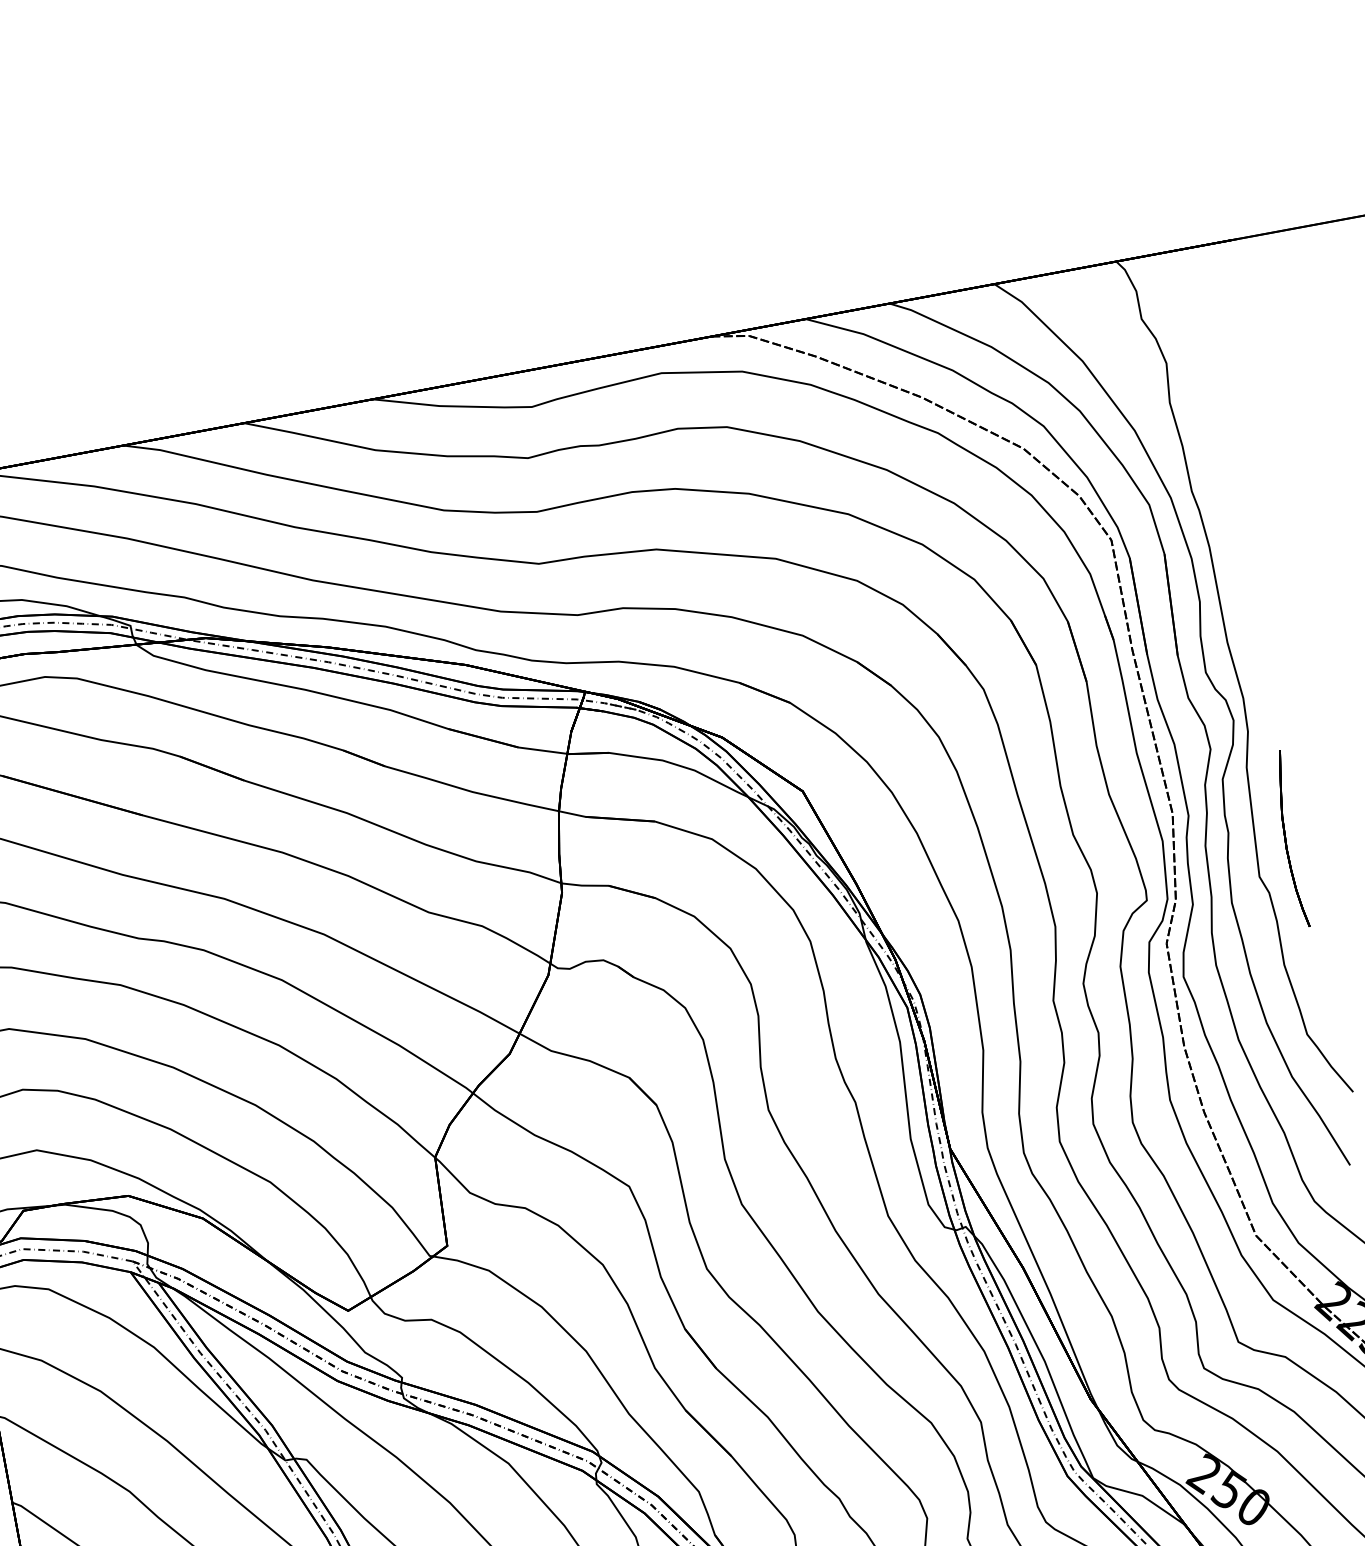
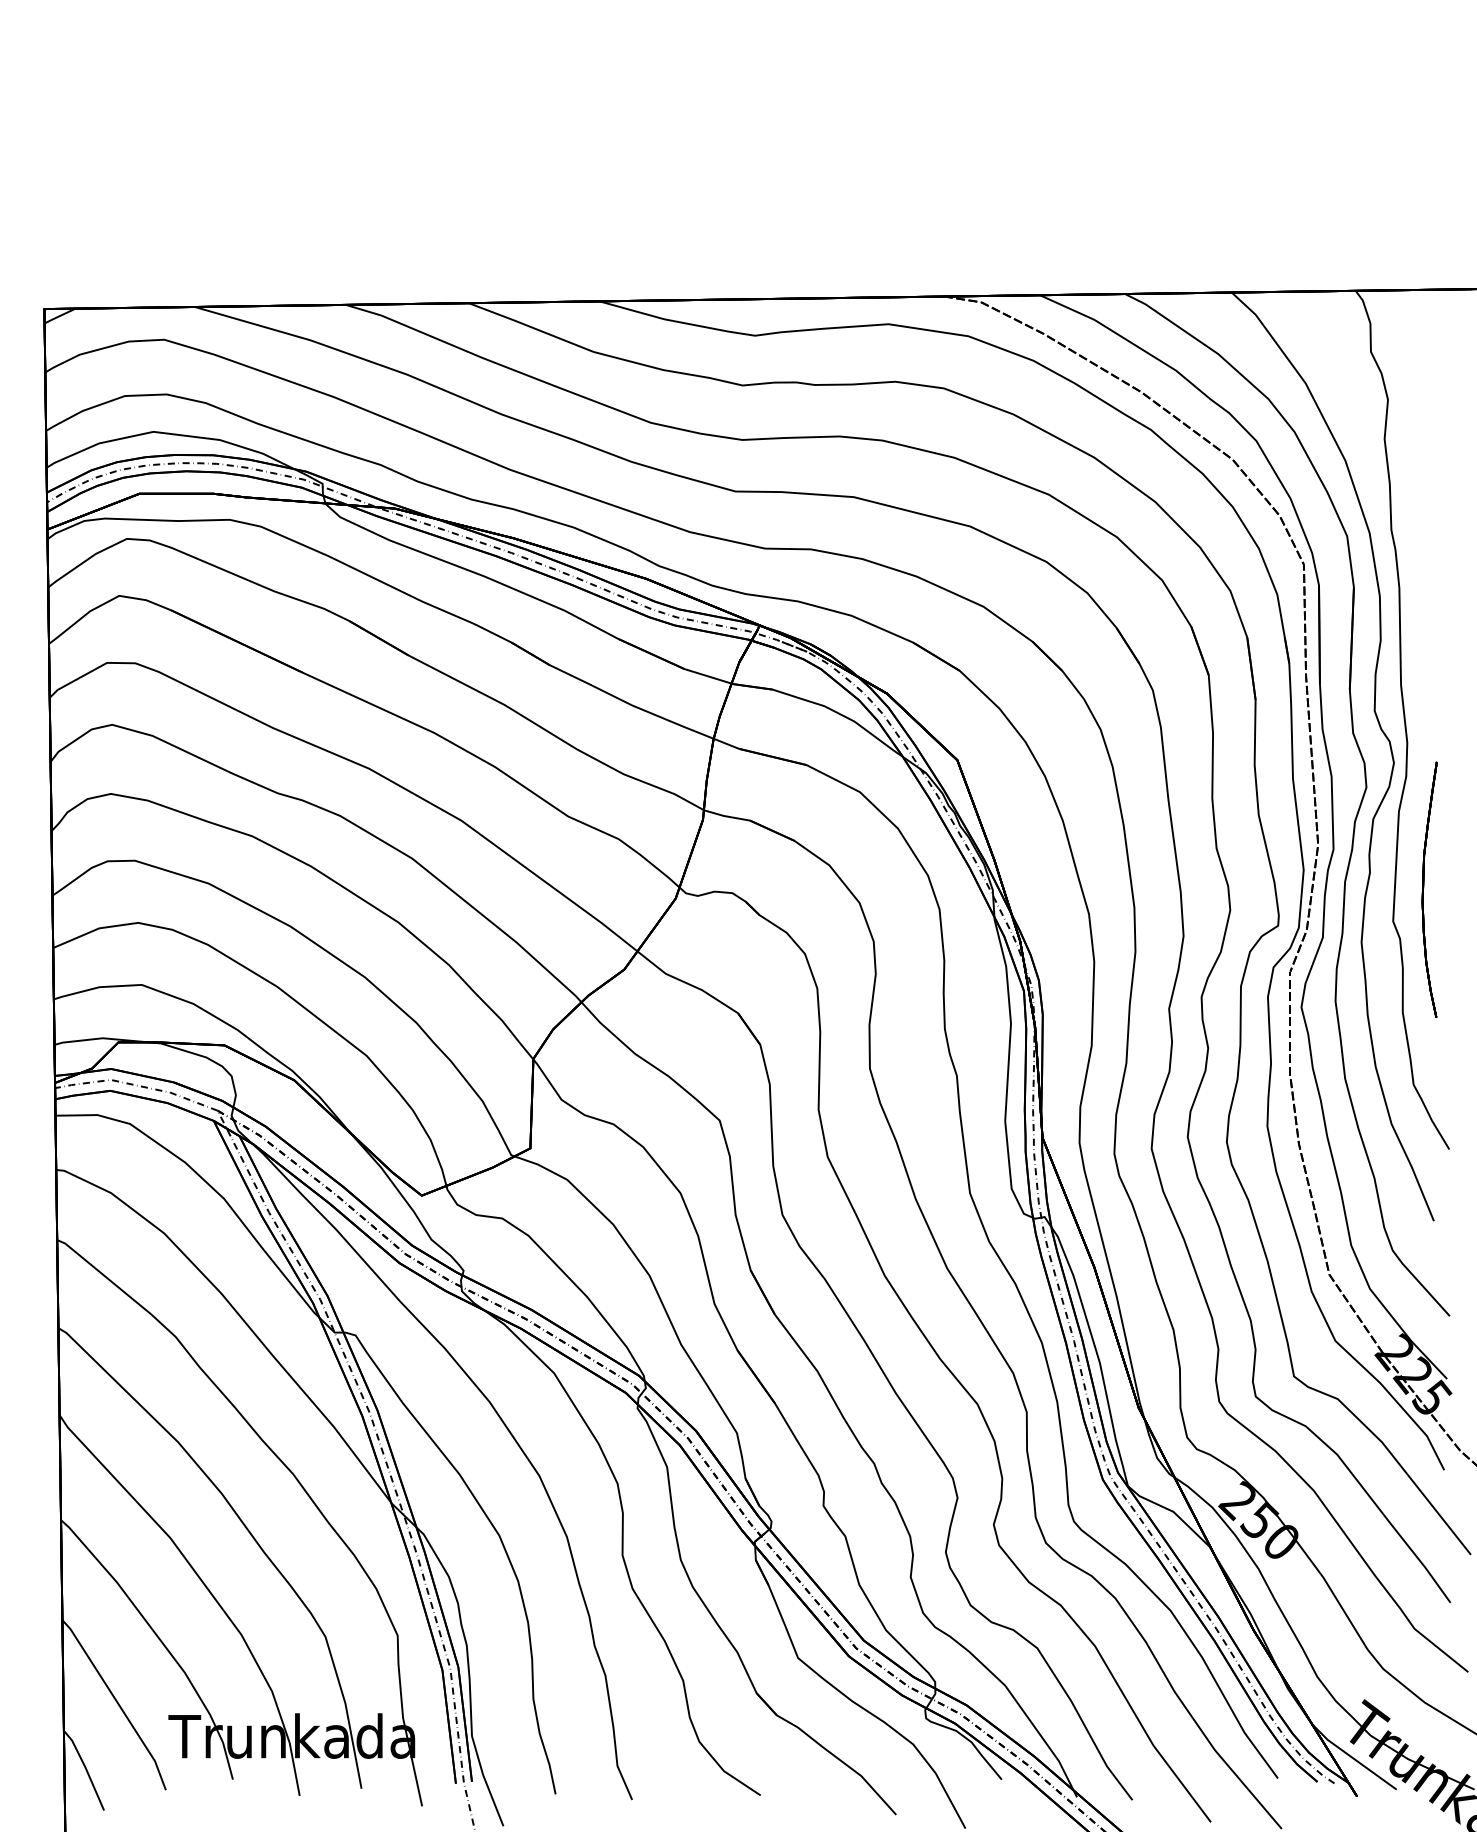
part: (1289, 839) -> (1429, 889), size x1.43

